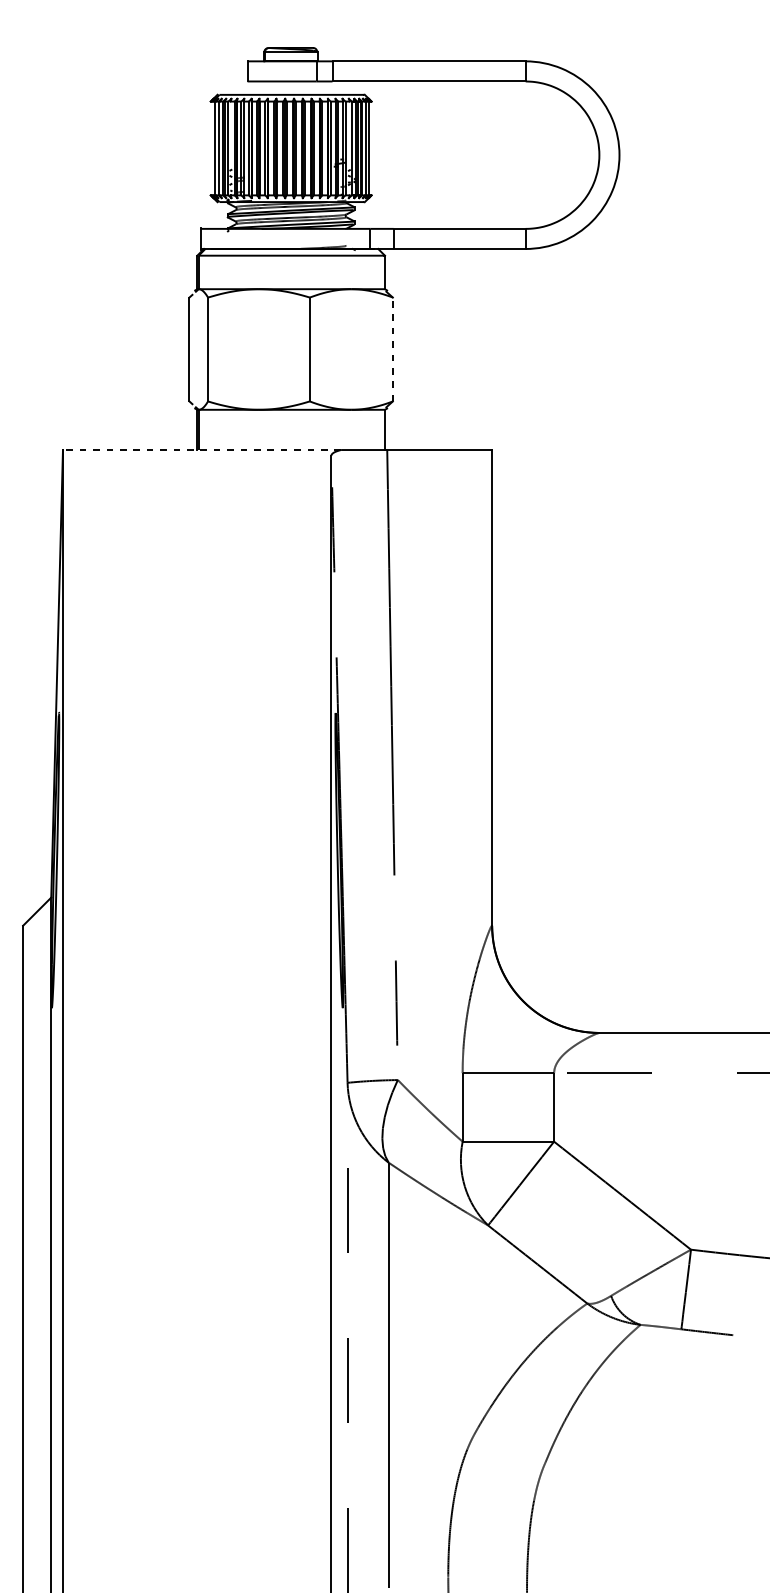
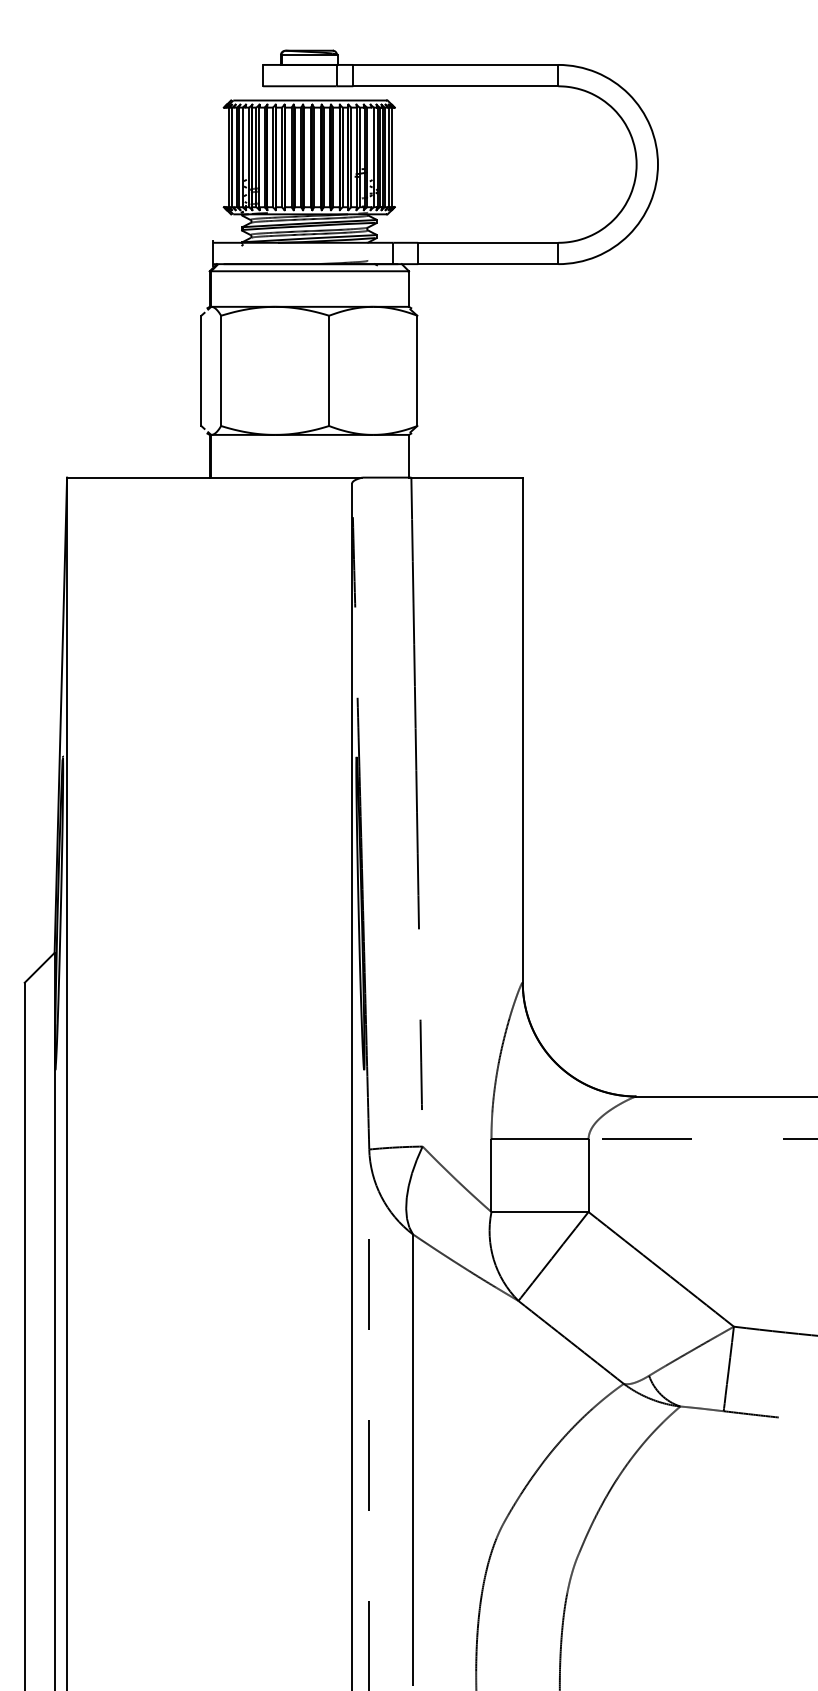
line: (393, 349) -> (417, 370), dashed -> solid
line: (201, 449) -> (214, 477), dashed -> solid

